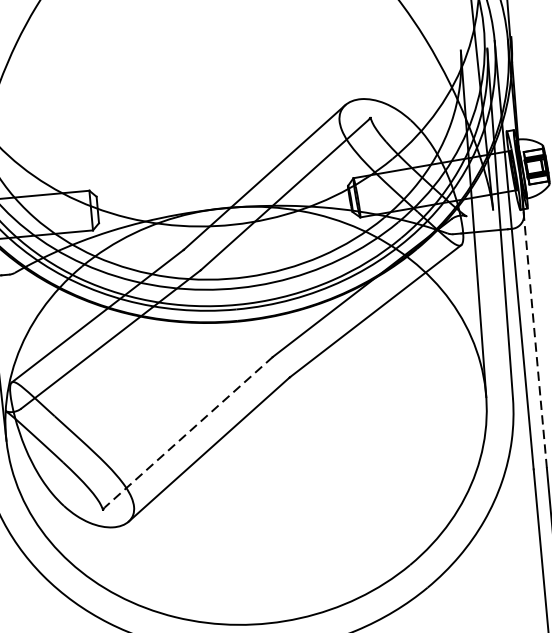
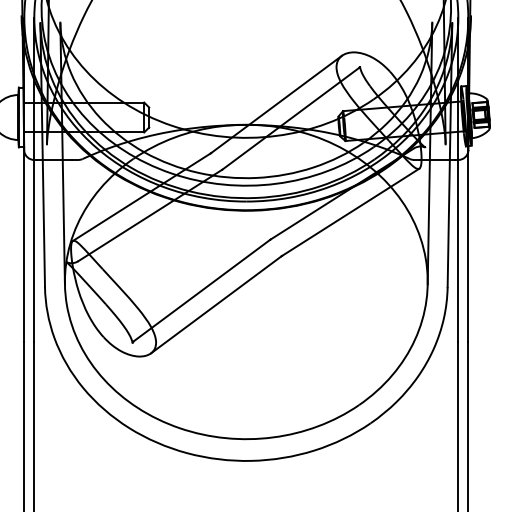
line: (535, 338) -> (468, 243), dashed -> solid
line: (187, 432) -> (201, 290), dashed -> solid

